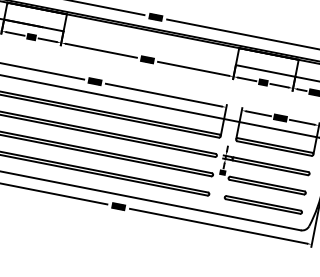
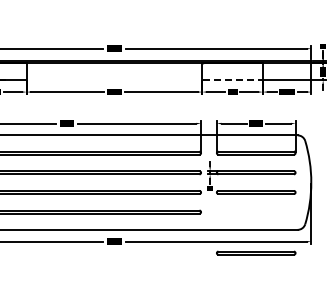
line: (265, 71) -> (232, 80), solid -> dashed
part: (263, 204) -> (256, 252), moved

